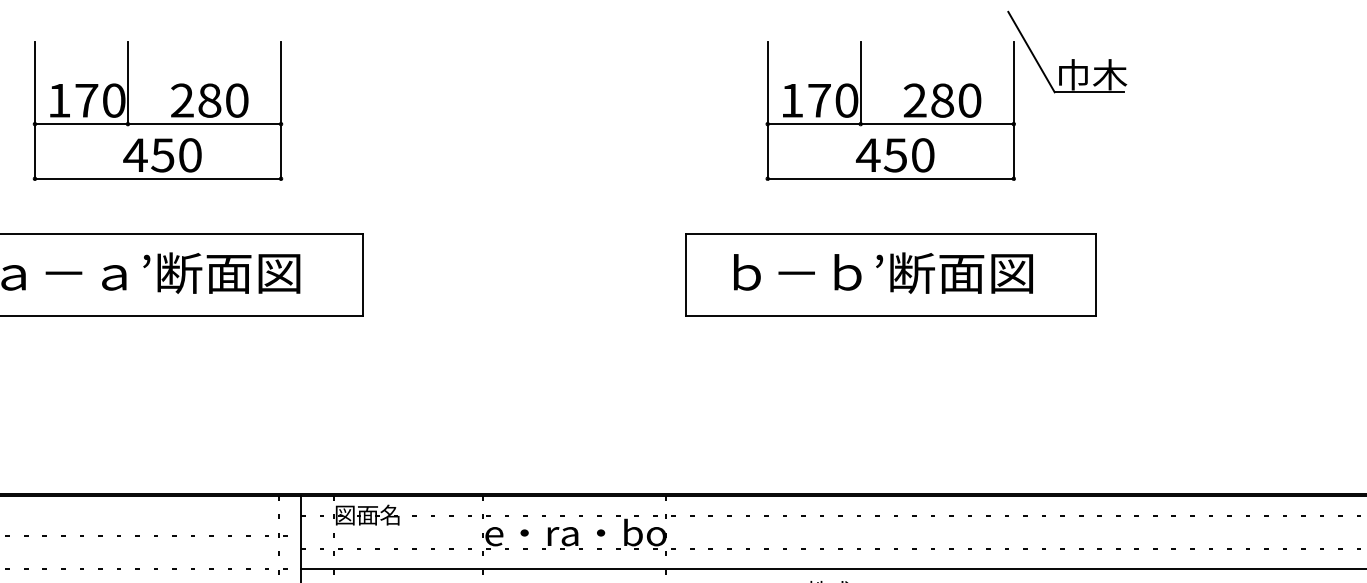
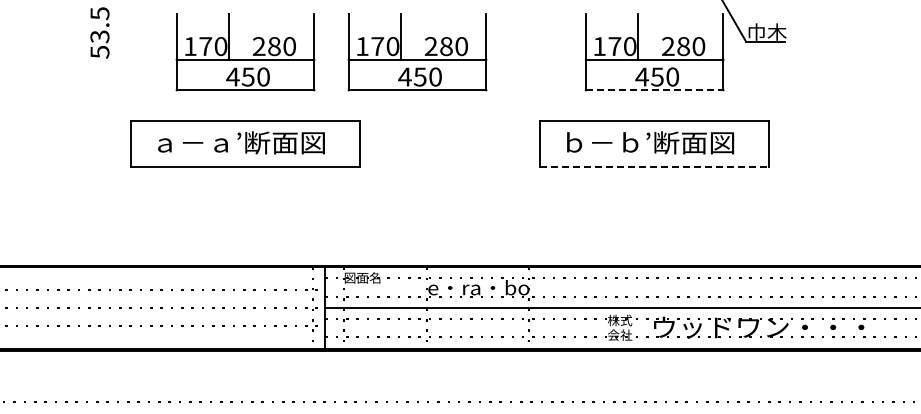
part: (465, 123) -> (417, 59), added
line: (890, 179) -> (654, 90), solid -> dashed
line: (890, 315) -> (654, 166), solid -> dashed

